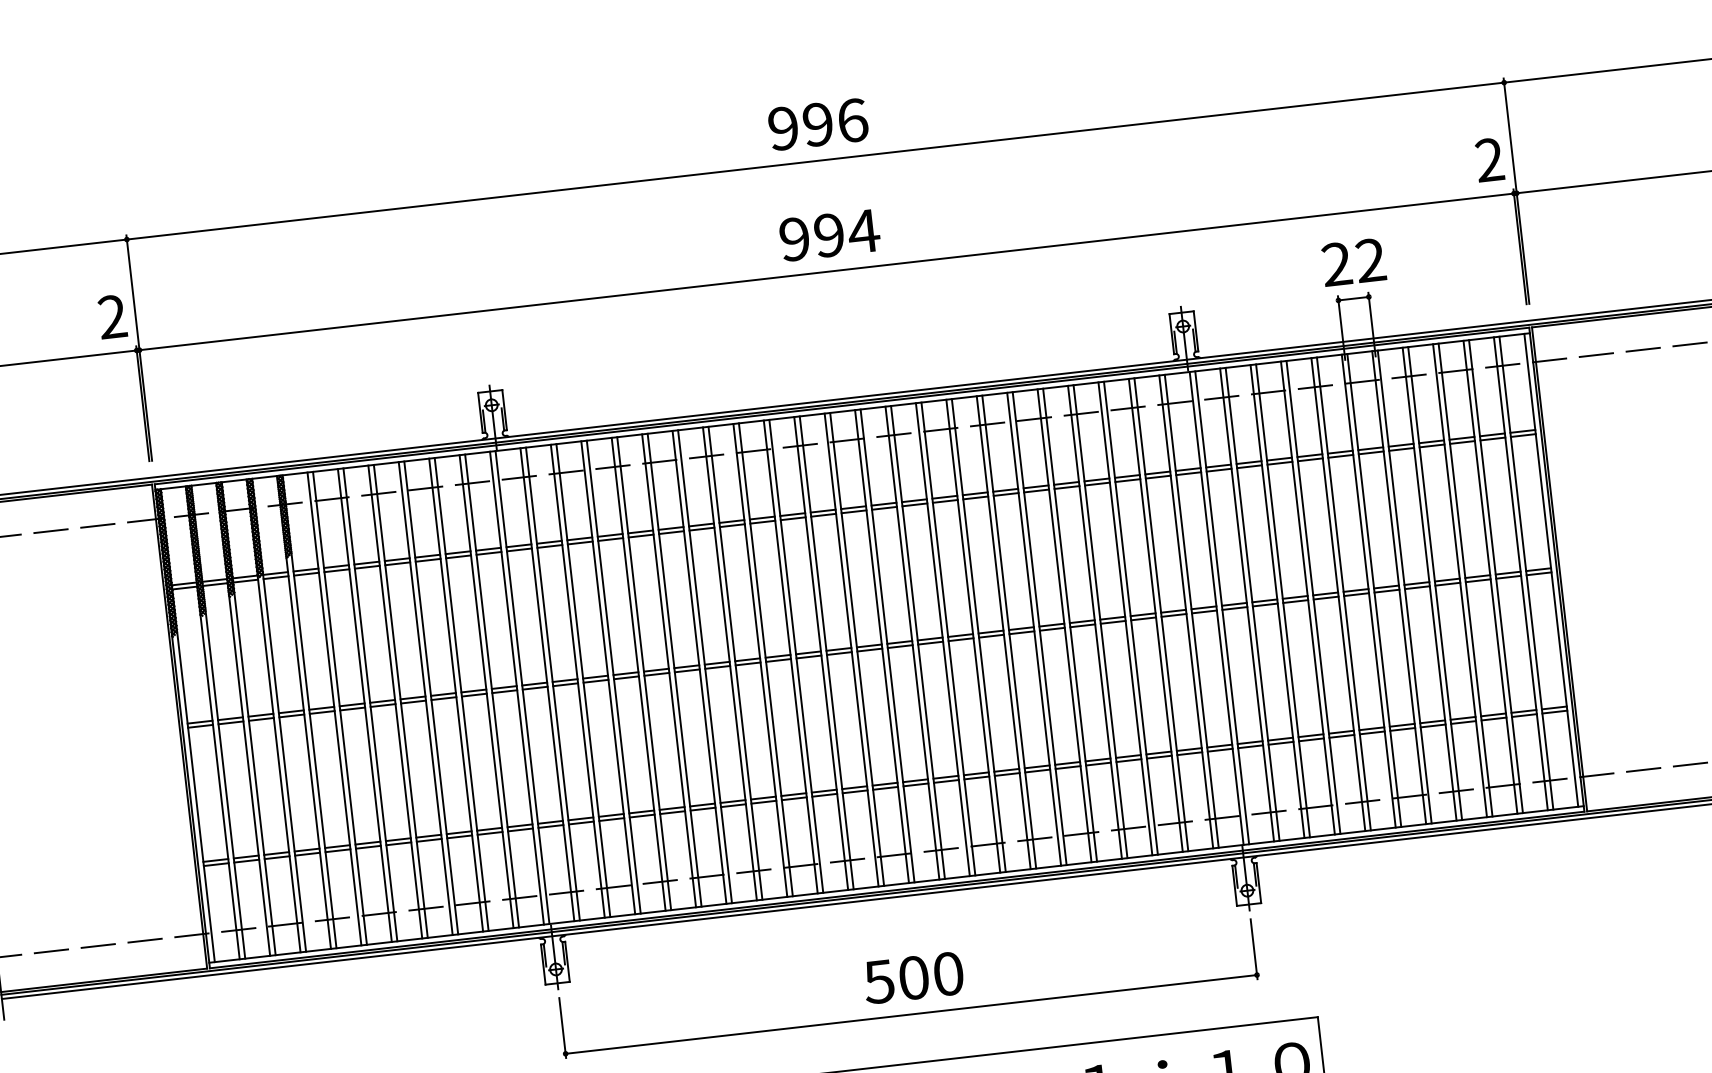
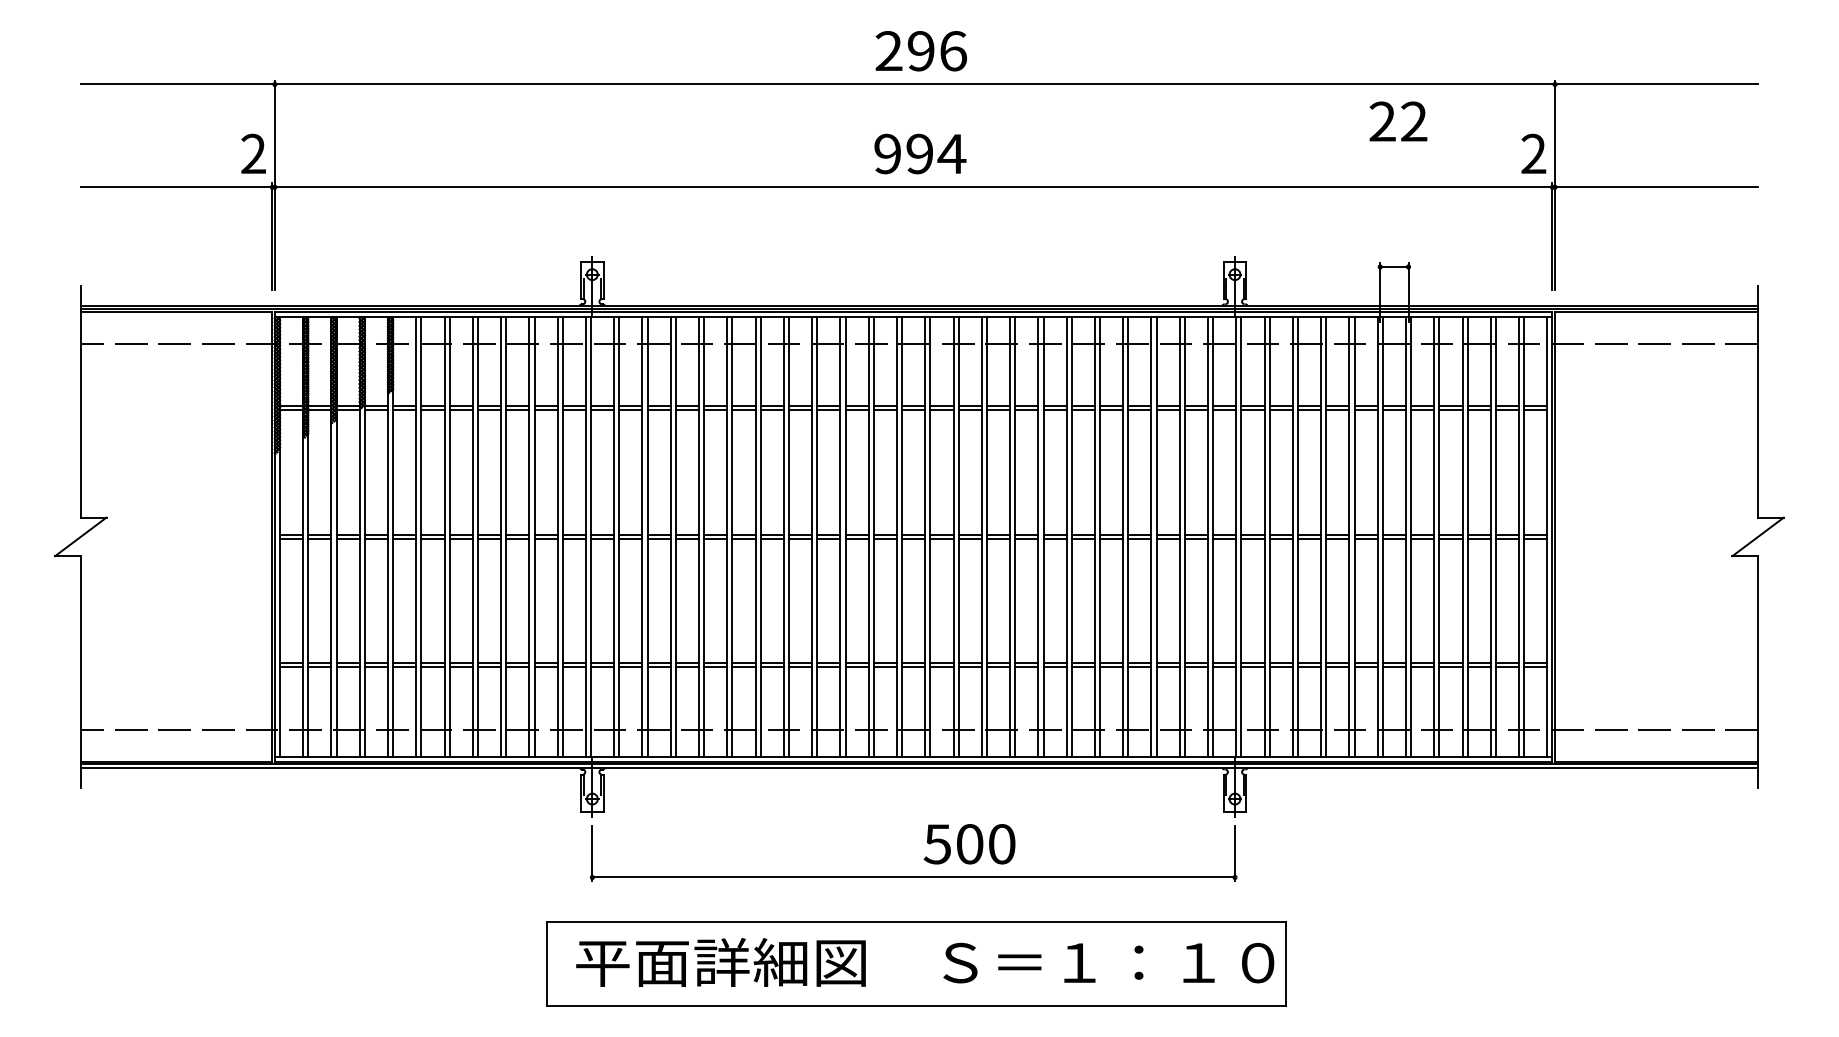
text: (783, 128) -> (888, 51), 996 -> 296
text: (1353, 262) -> (1398, 121), moved
text: (913, 978) -> (969, 844), moved

